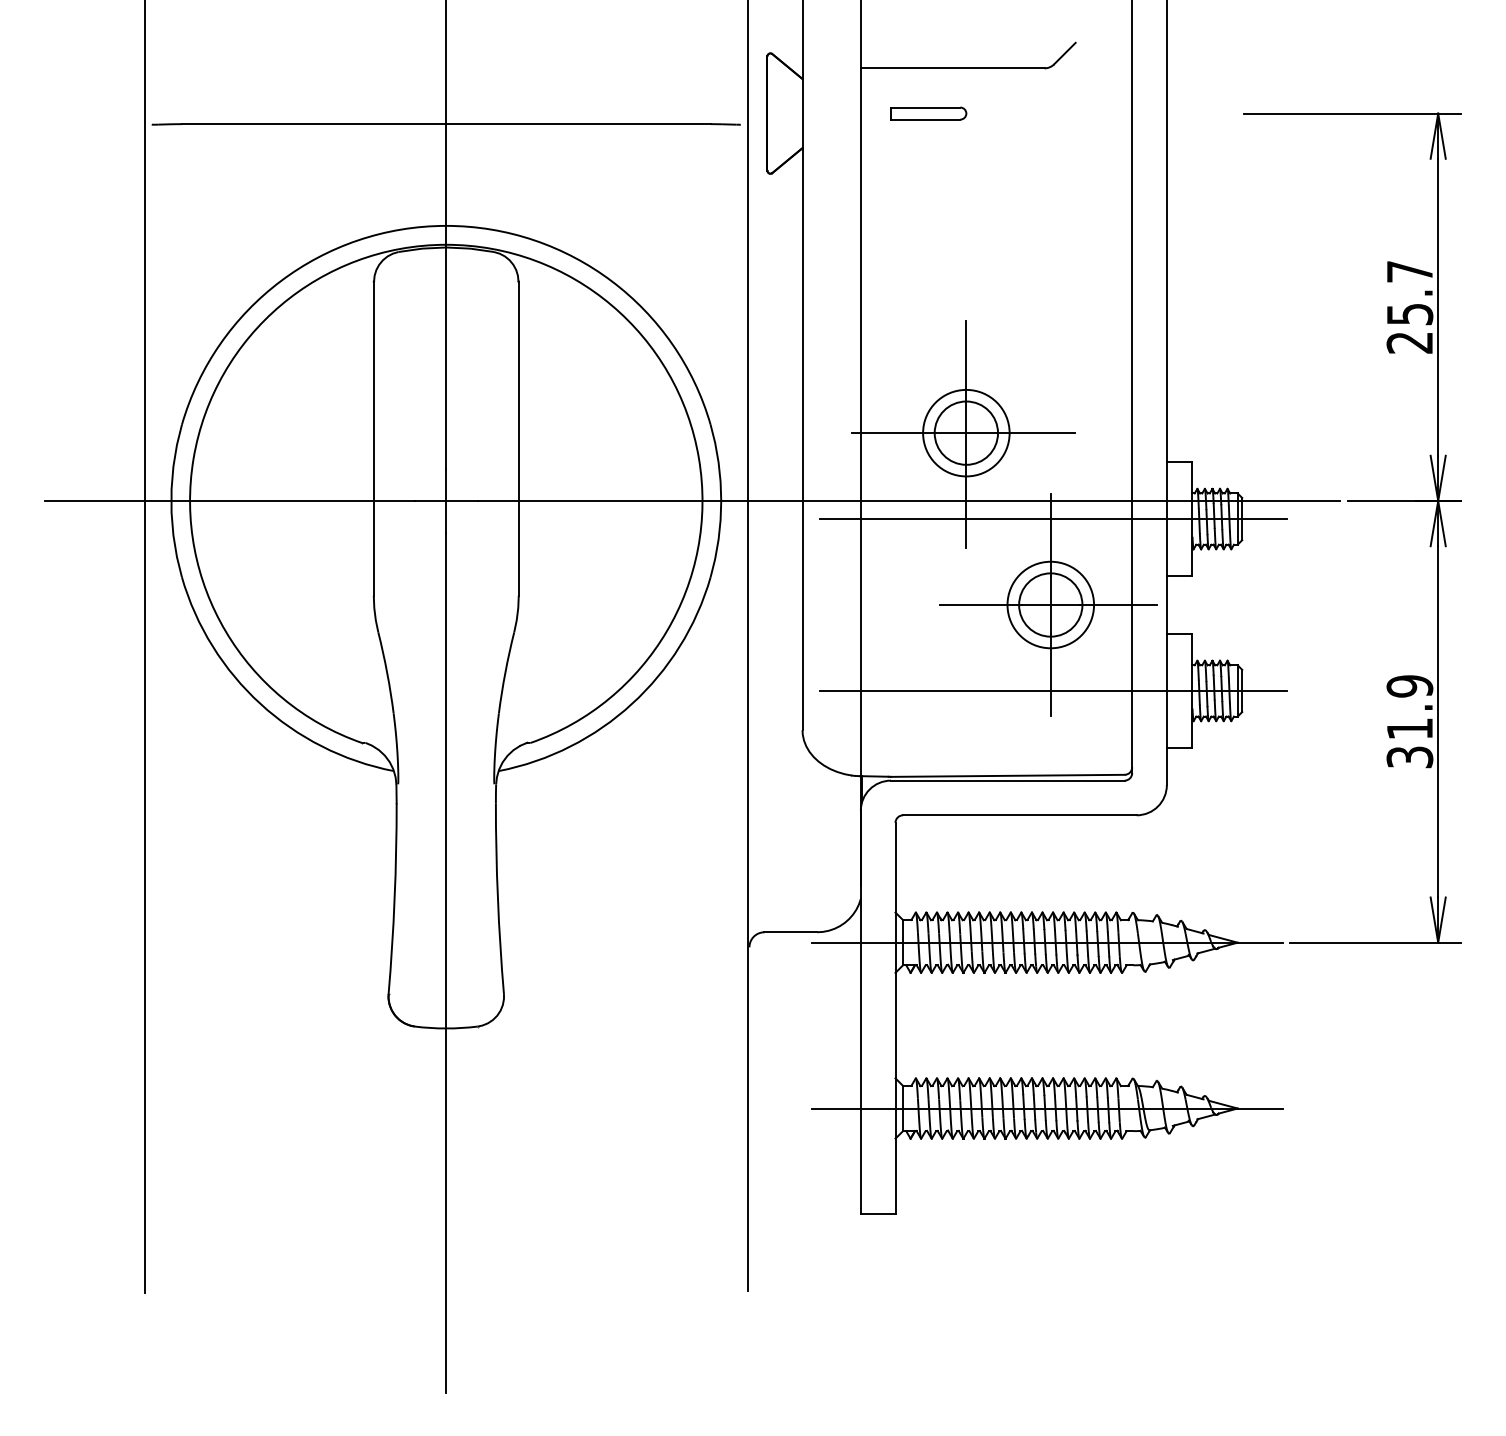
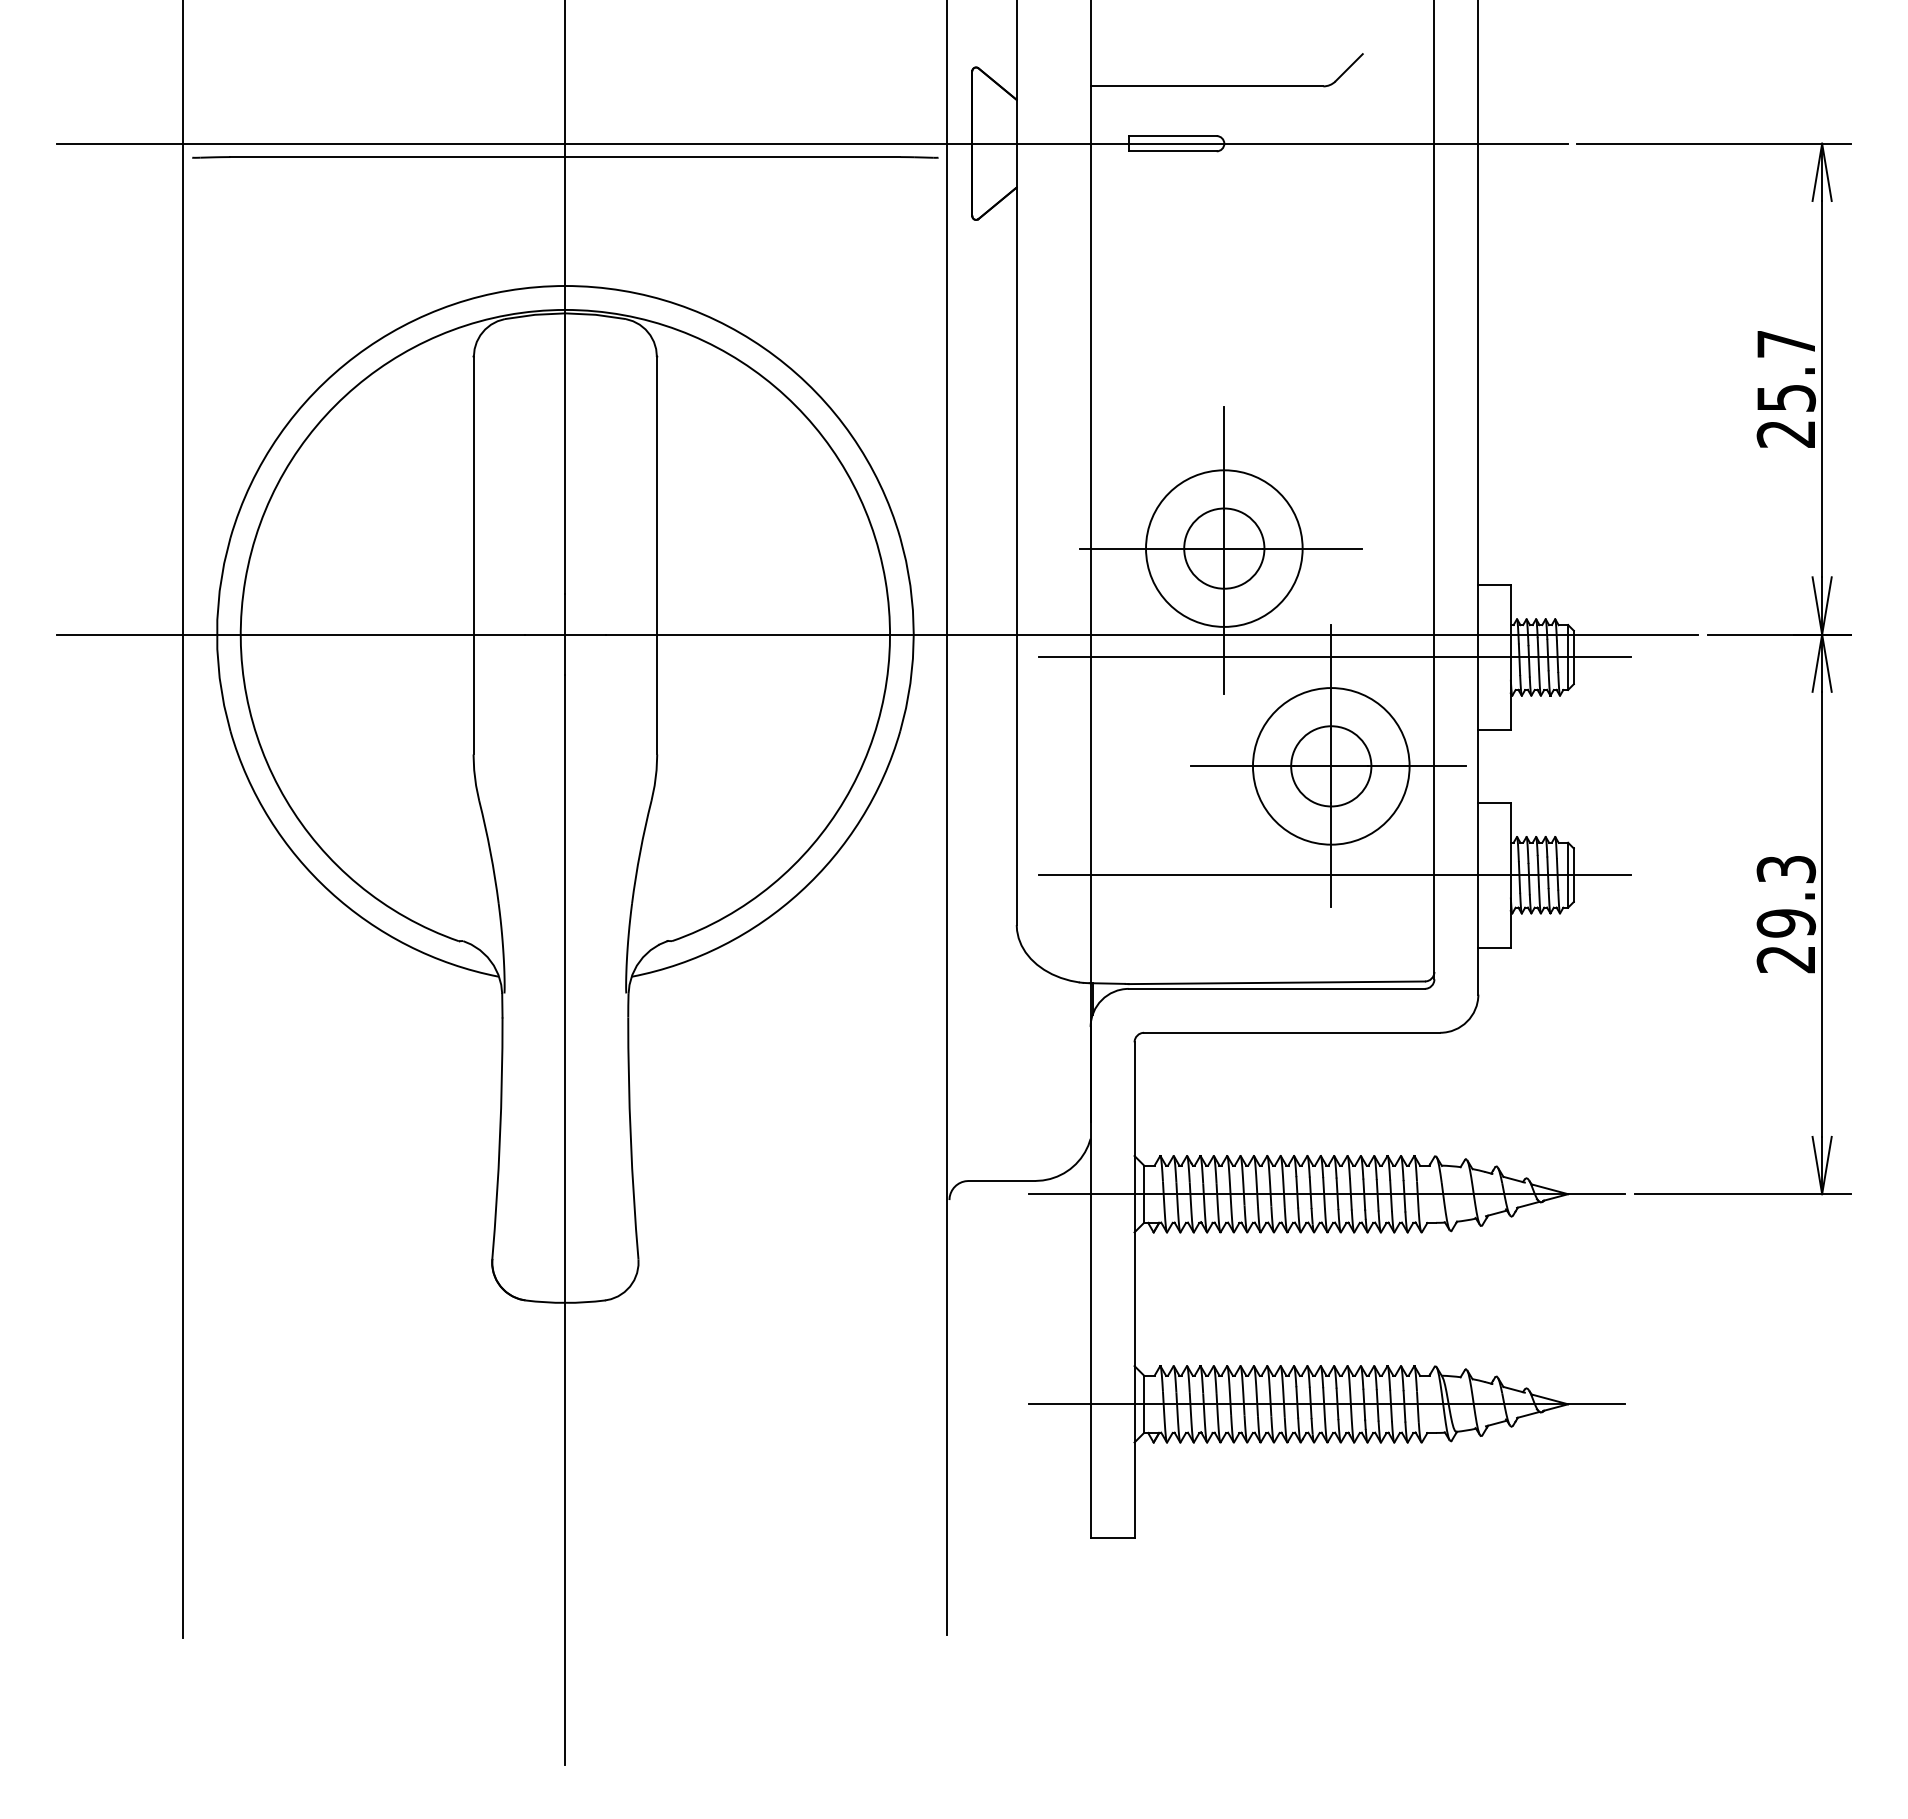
line: (641, 113) -> (812, 143), added
circle: (966, 432) -> (1224, 547), size x1.43
circle: (1050, 604) -> (1330, 765), size x1.43
text: (1409, 721) -> (1785, 913), 31.9 -> 29.3

